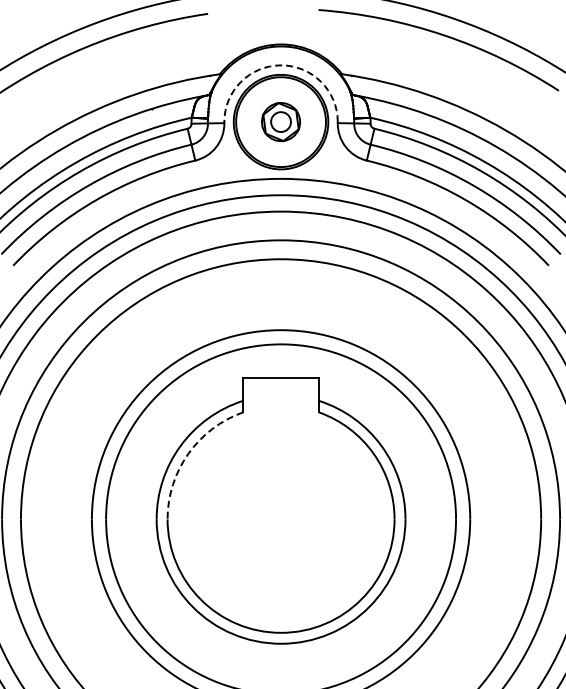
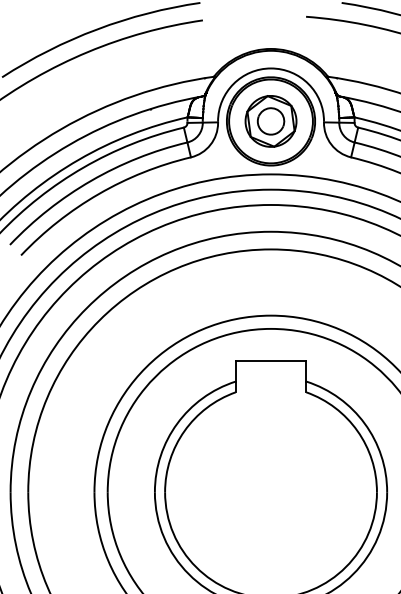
arc: (281, 65) -> (271, 68), dashed -> solid
part: (280, 121) -> (270, 120), size x1.43
arc: (188, 453) -> (184, 430), dashed -> solid

